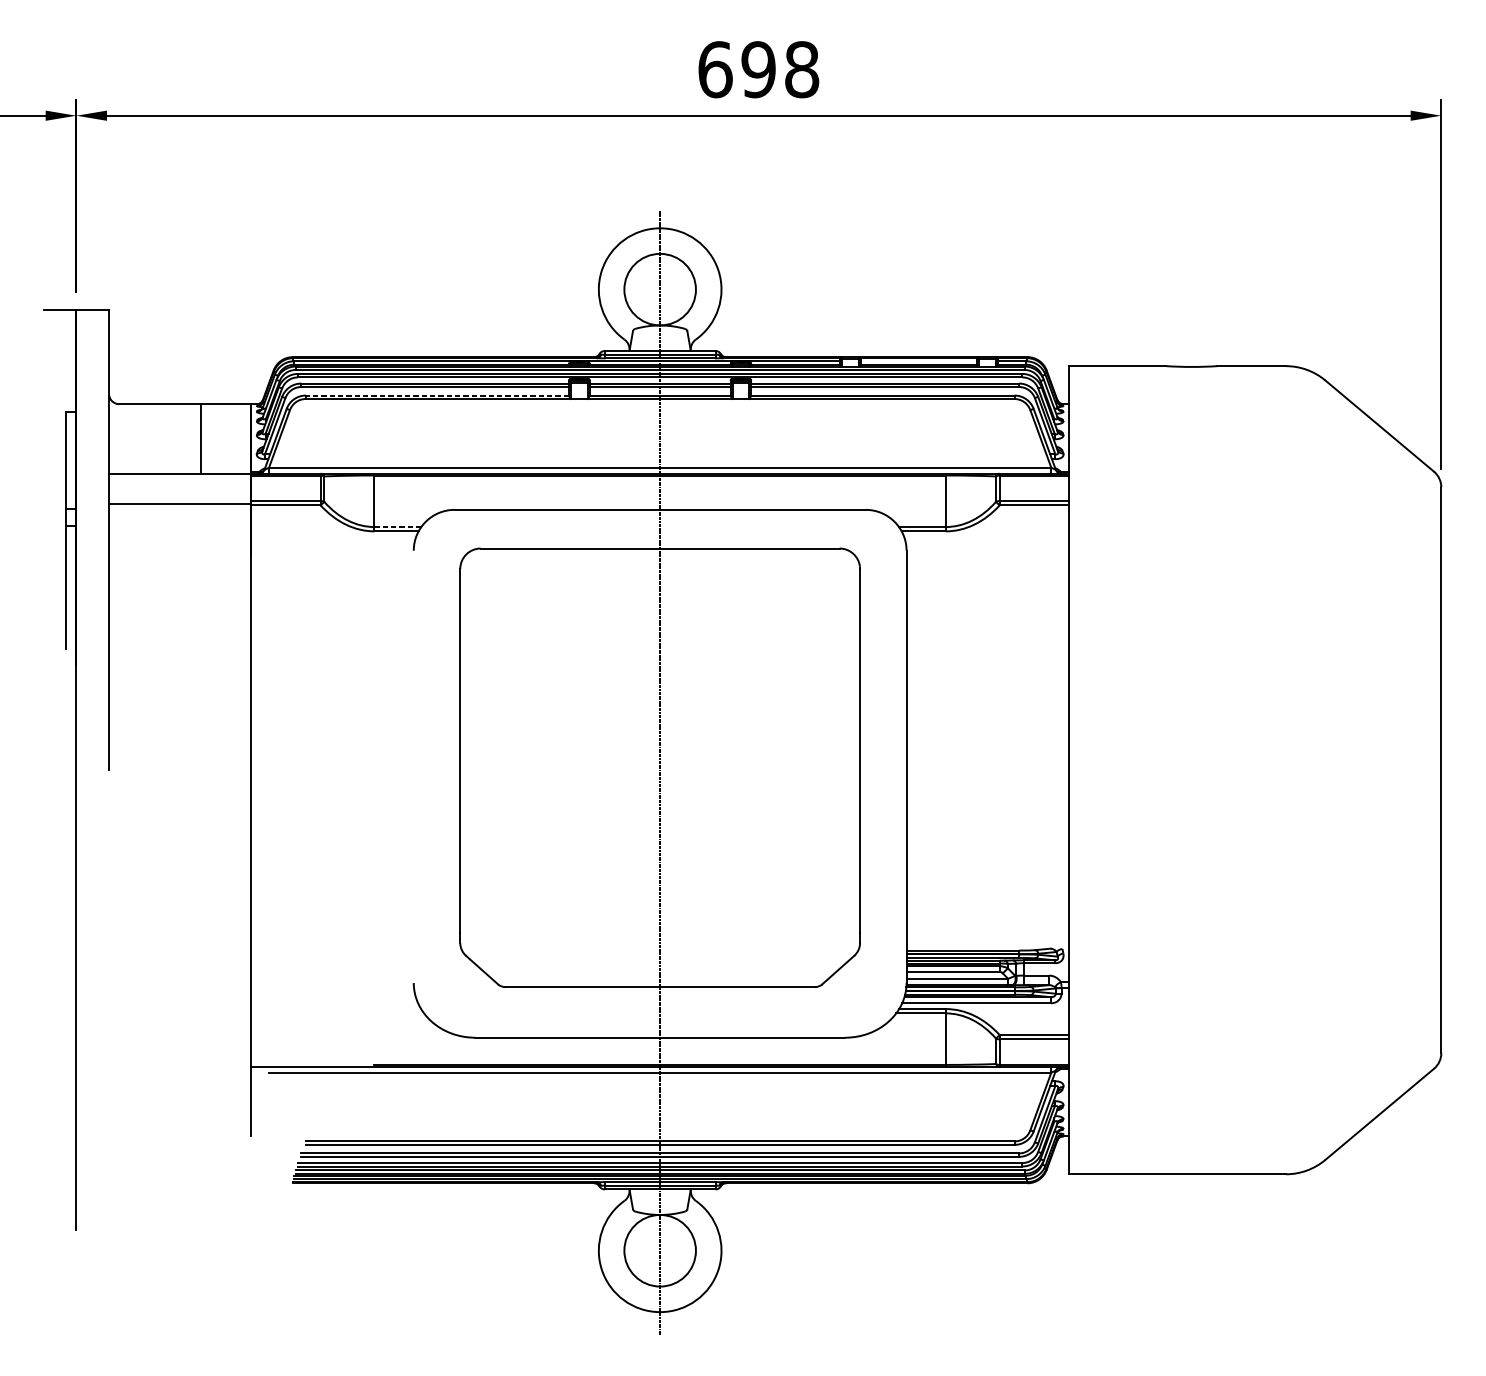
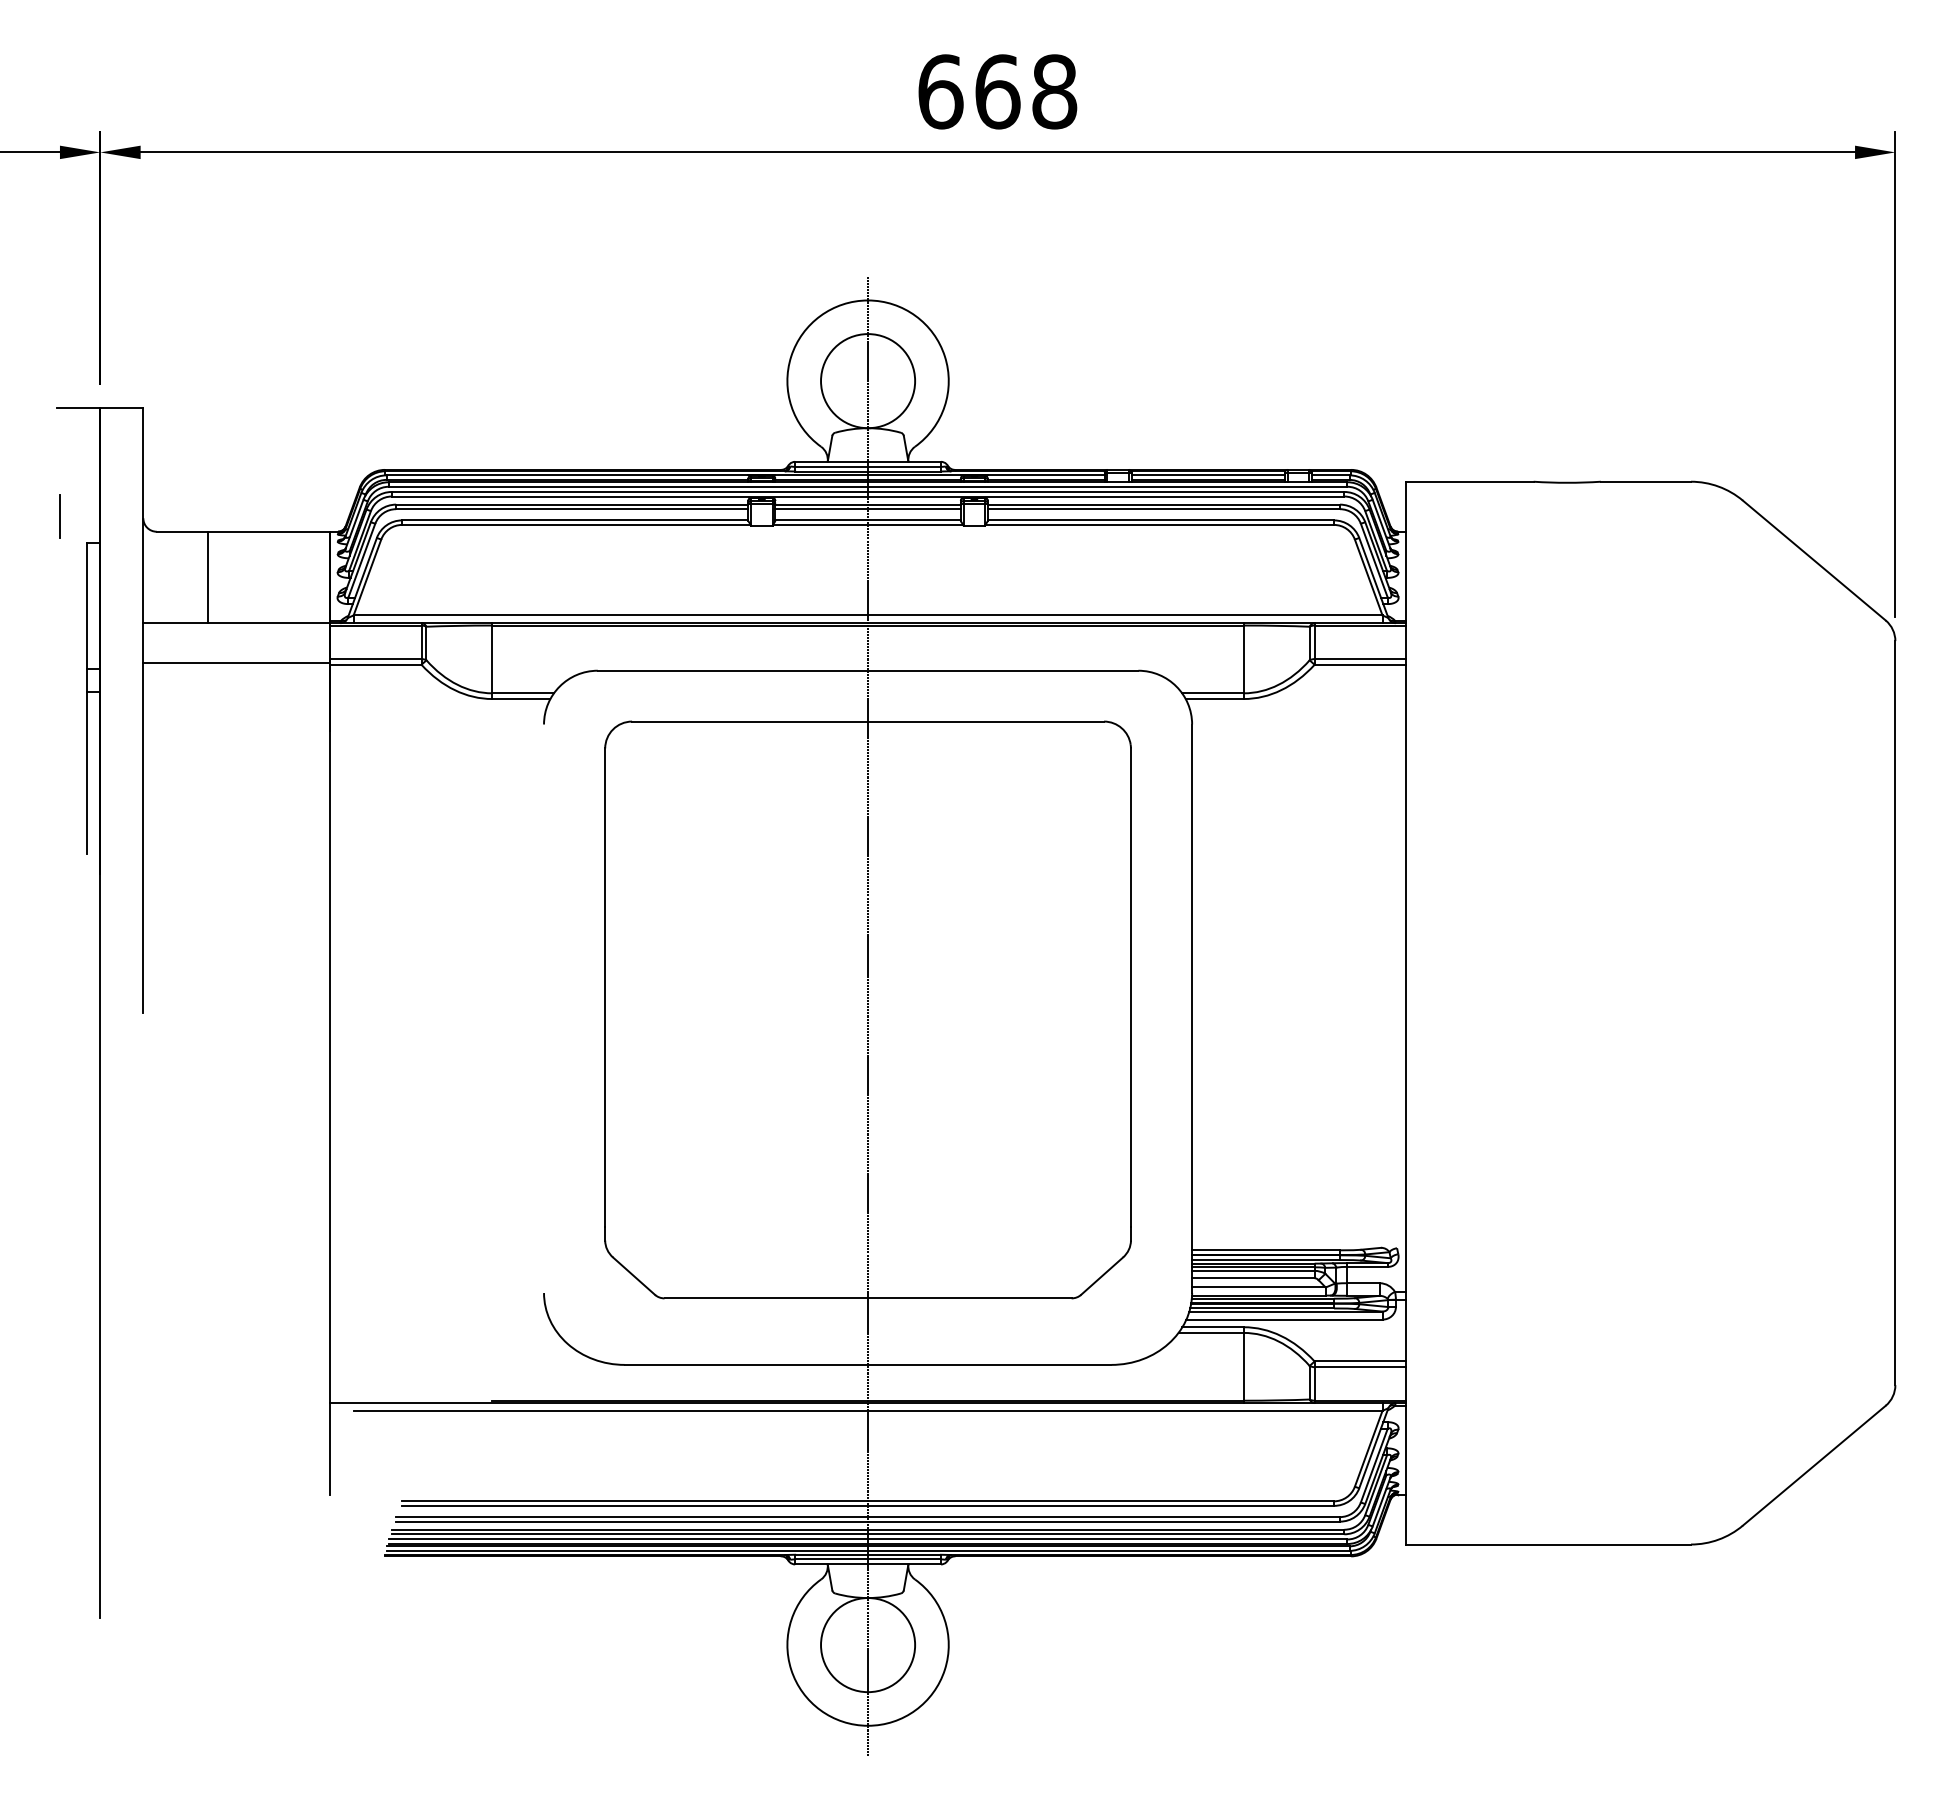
text: (758, 69) -> (997, 91), 698 -> 668
line: (918, 361) -> (1207, 475), added
line: (45, 392) -> (59, 516), added
line: (436, 395) -> (574, 520), dashed -> solid
line: (201, 438) -> (208, 577), moved
line: (398, 527) -> (523, 693), dashed -> solid

